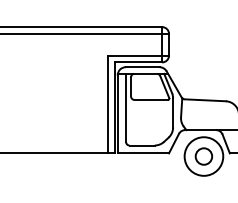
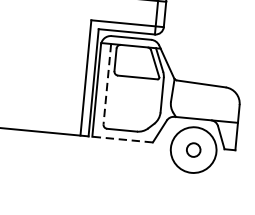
line: (126, 108) -> (107, 84), solid -> dashed
line: (143, 153) -> (122, 139), solid -> dashed
circle: (203, 156) -> (193, 150), size x0.7

